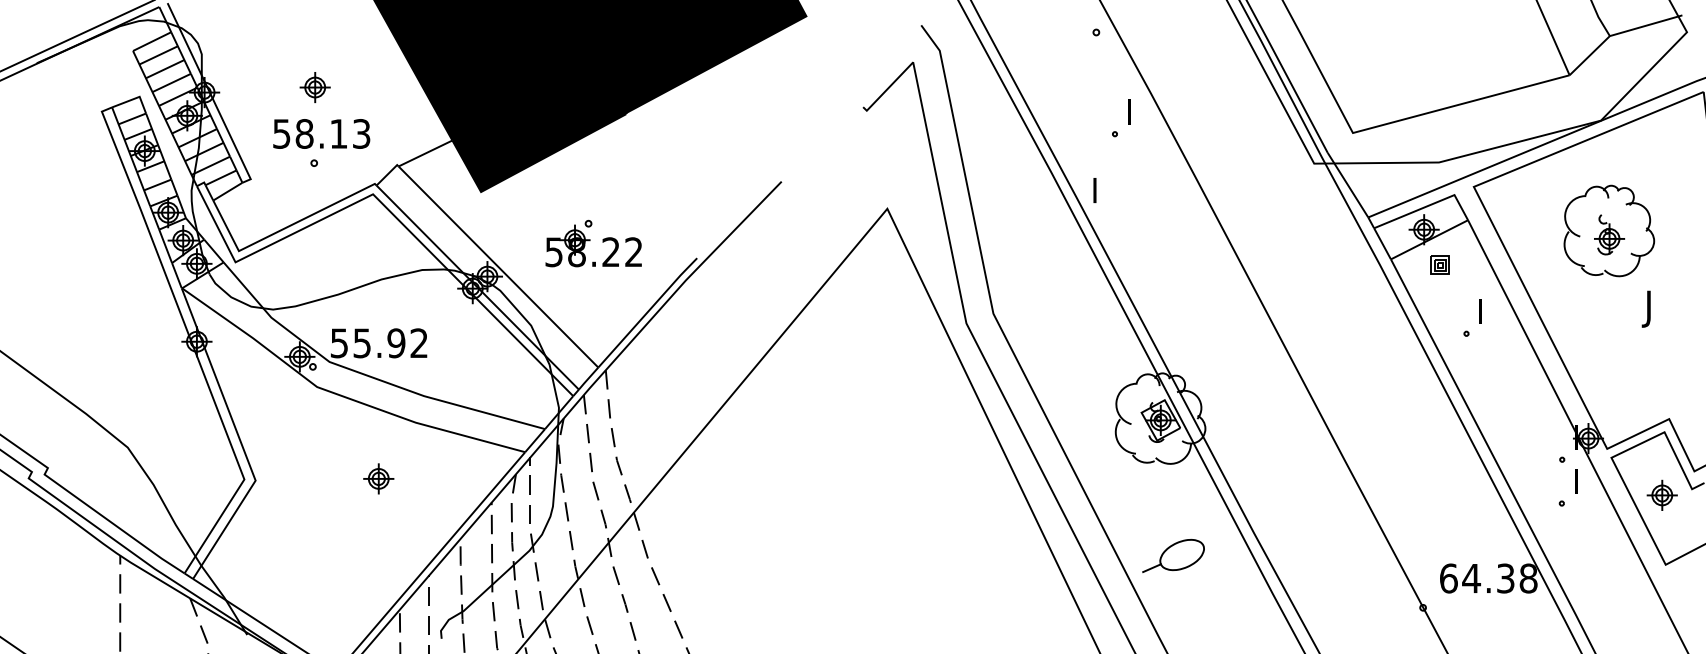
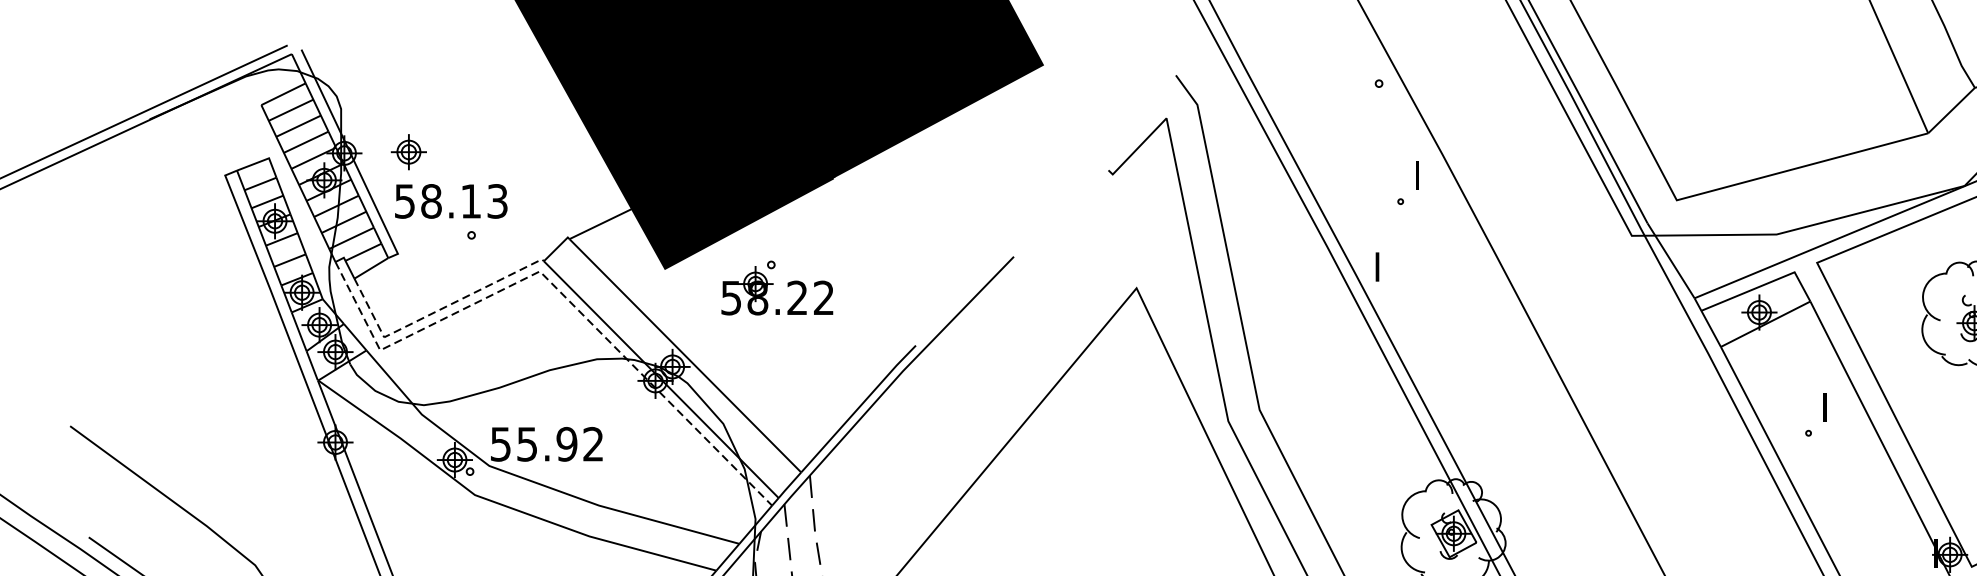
part: (314, 87) -> (408, 152), moved
text: (321, 133) -> (451, 200), moved
line: (388, 209) -> (557, 289), solid -> dashed
line: (282, 229) -> (434, 312), solid -> dashed
part: (593, 243) -> (777, 287), moved
part: (1439, 264) -> (1777, 352), removed

